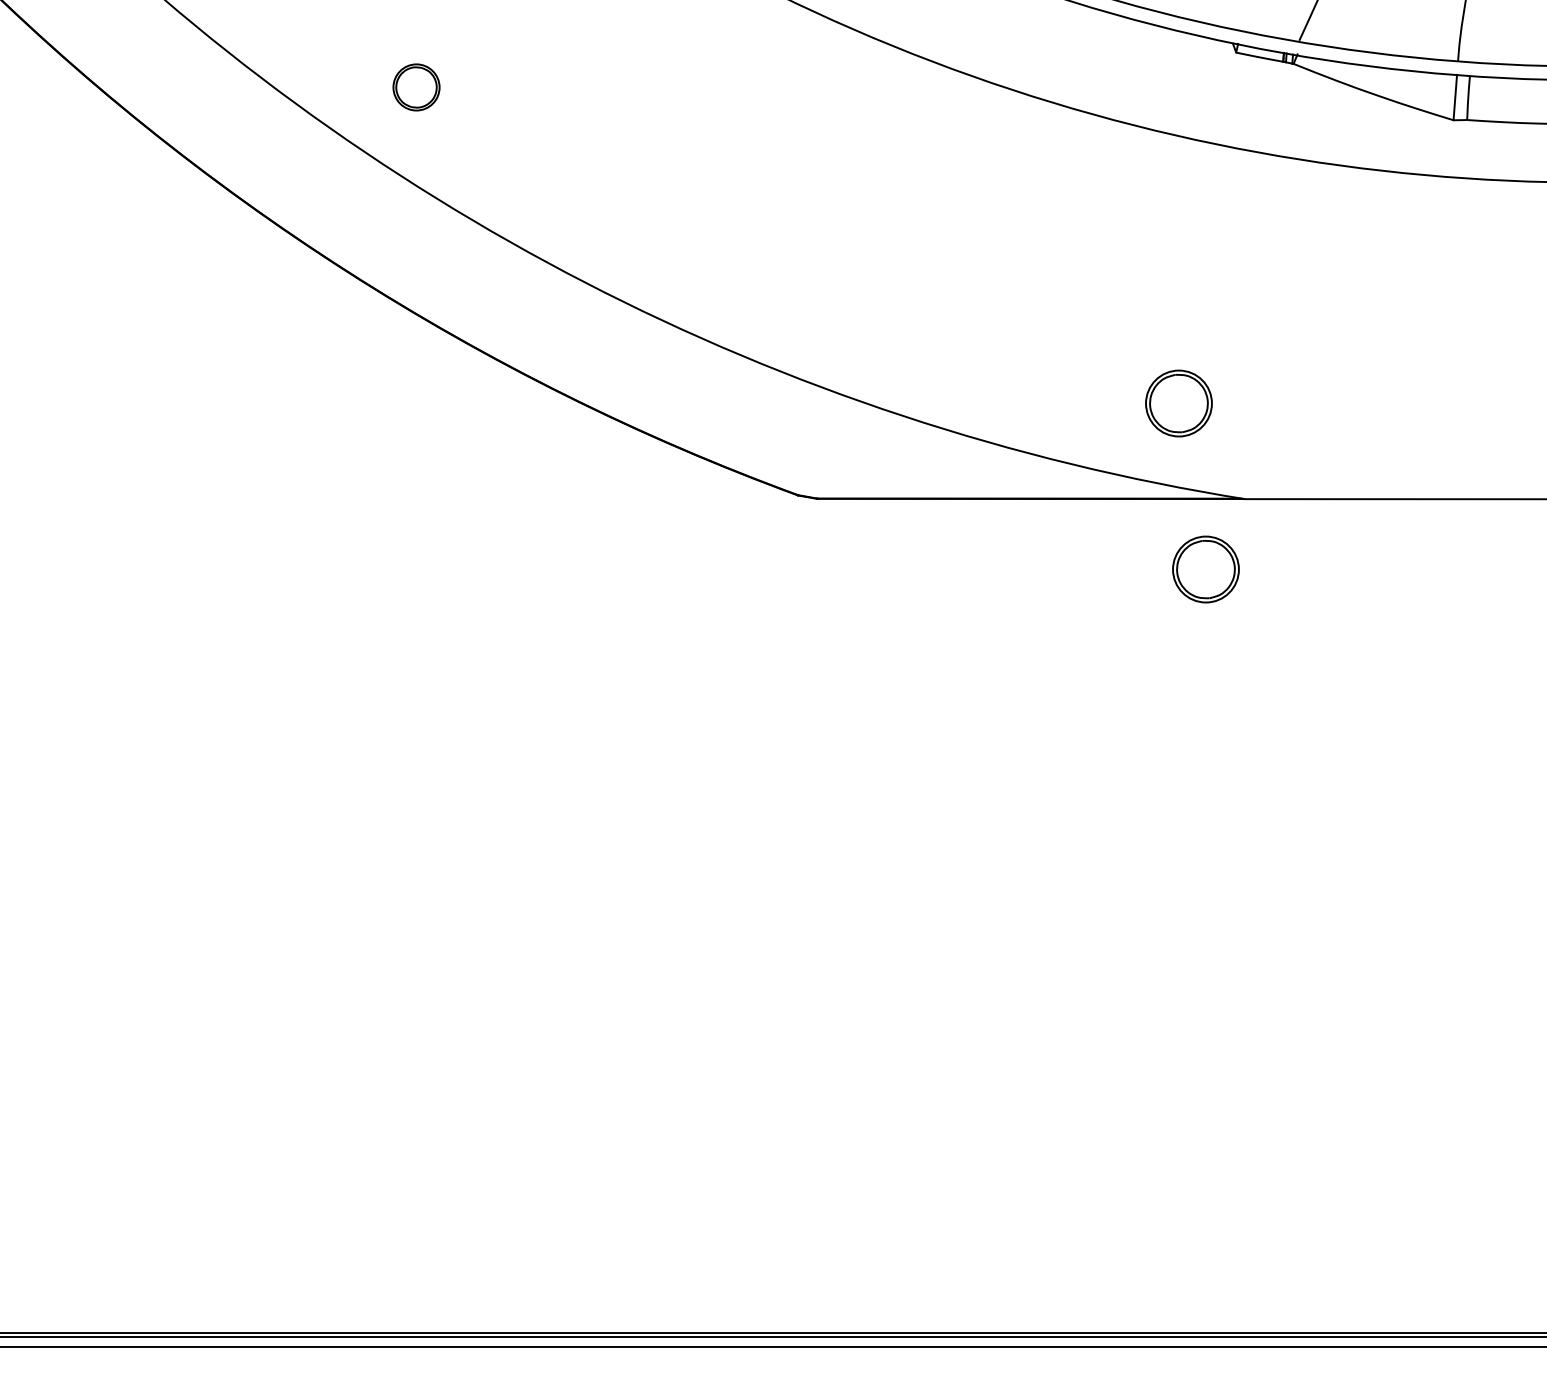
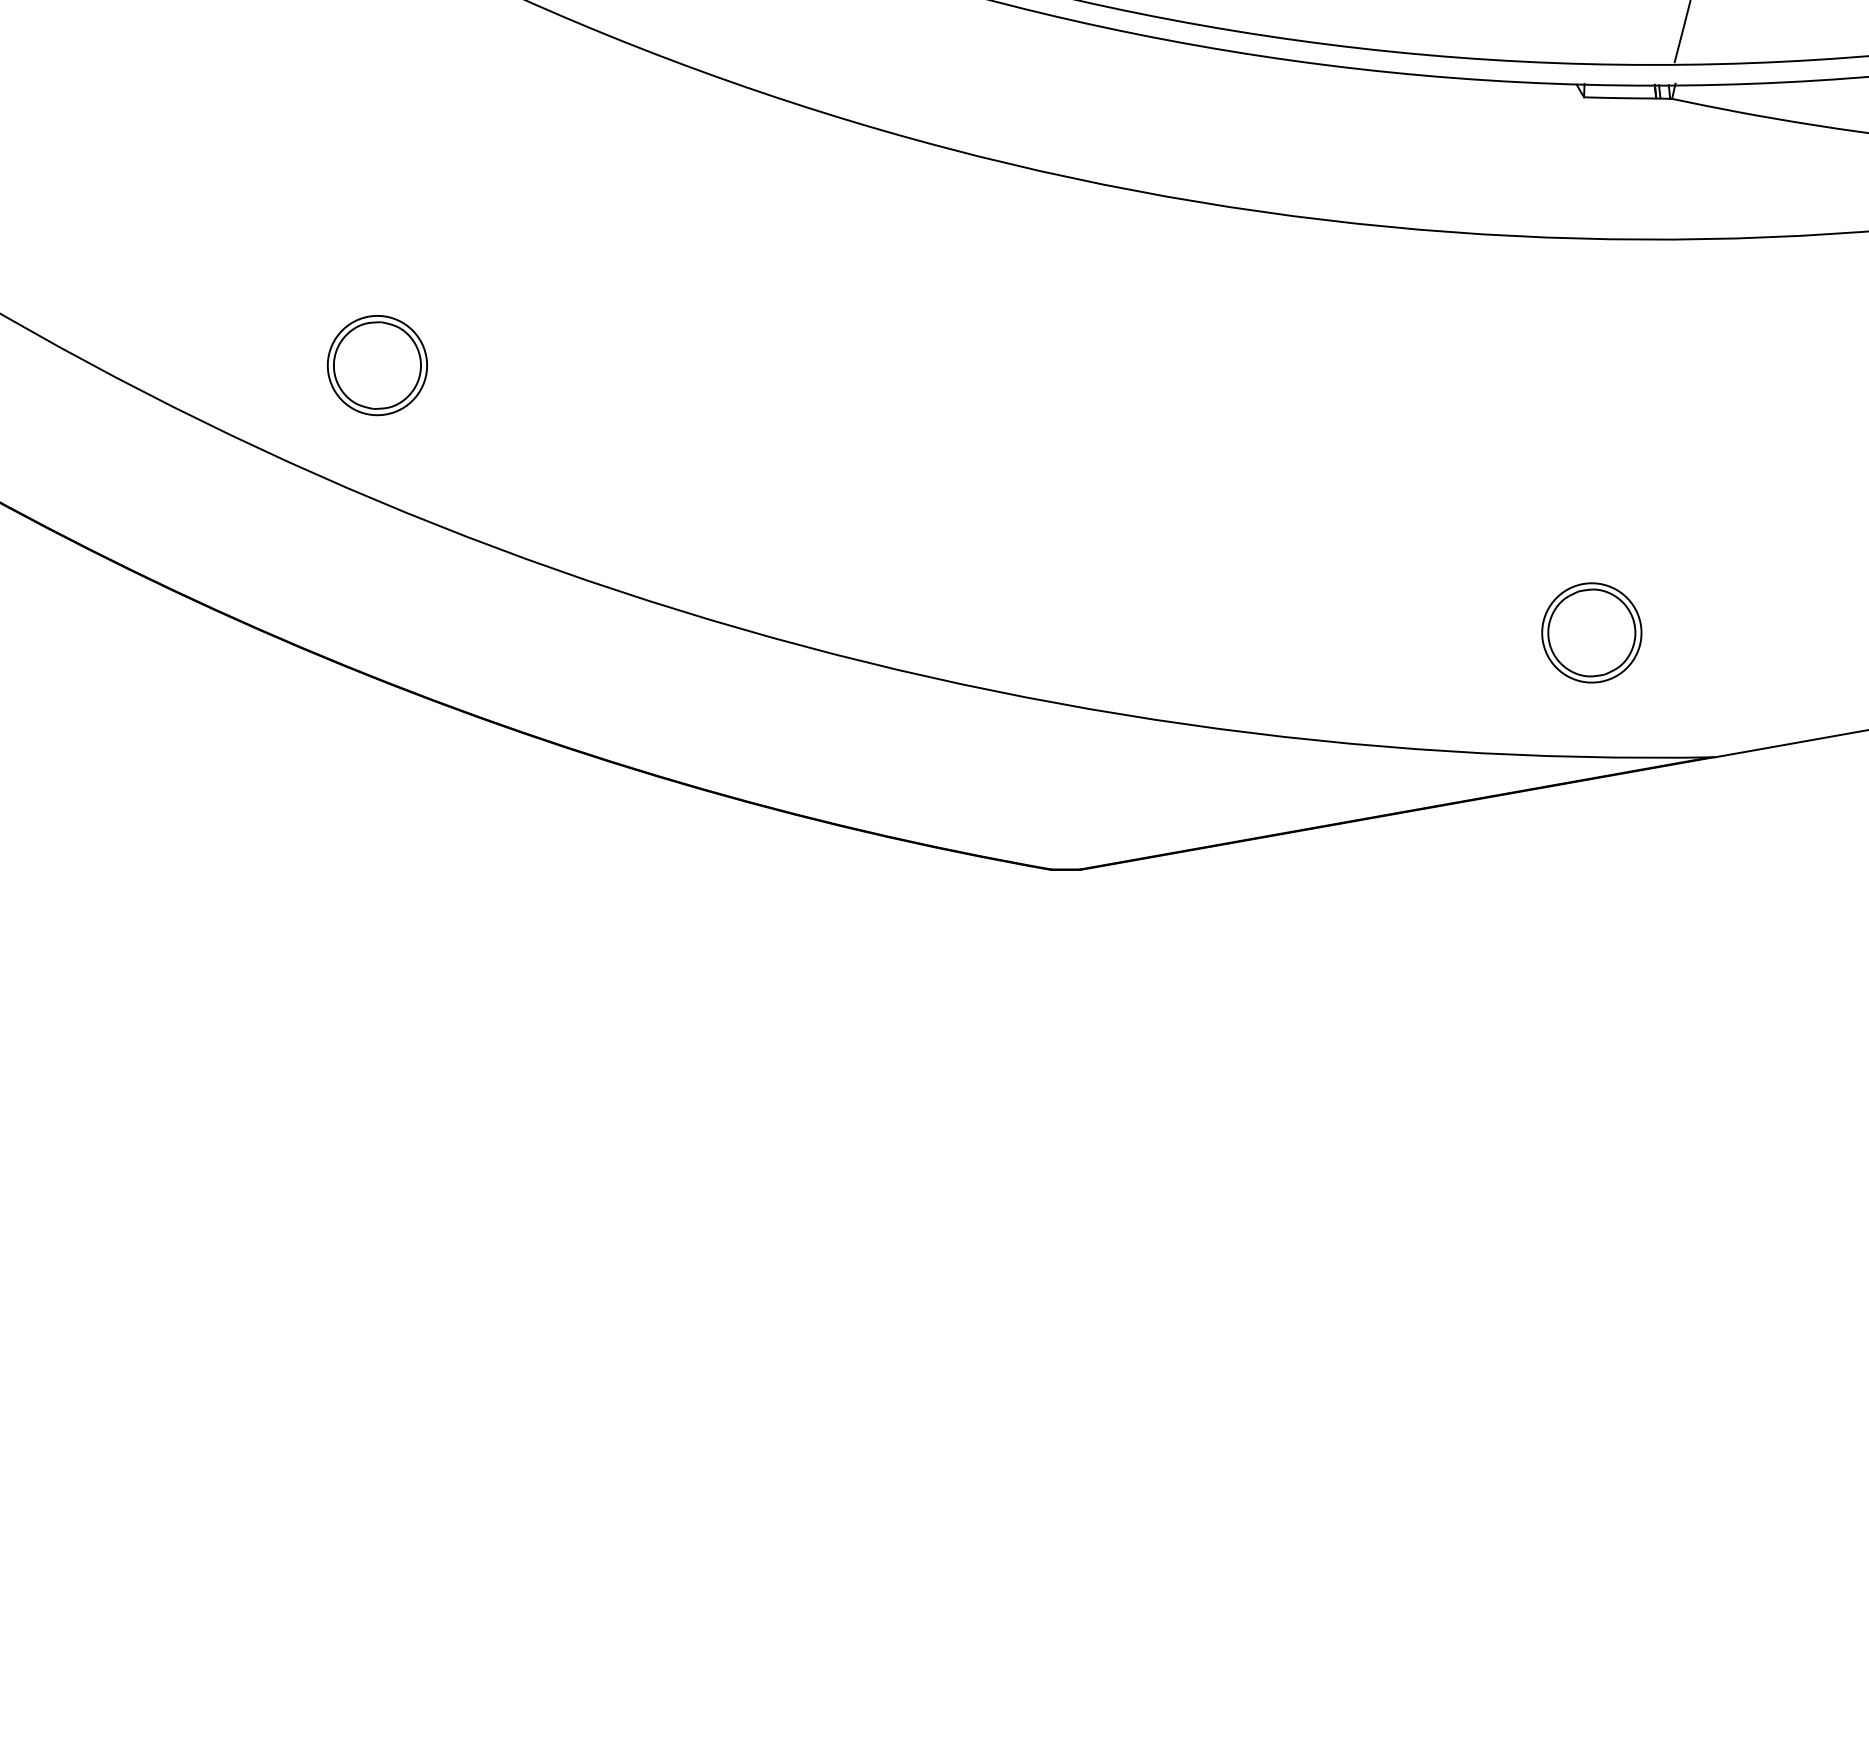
part: (416, 87) -> (377, 365), size x1.43
part: (1205, 569) -> (1675, 872), removed

